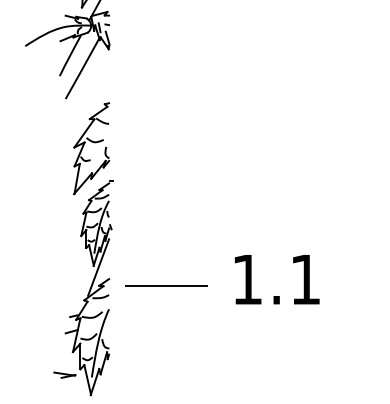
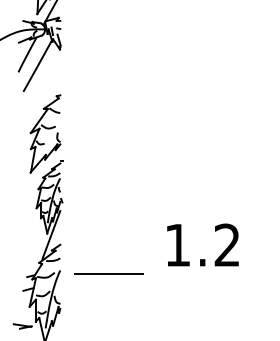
text: (304, 279) -> (226, 245), 1.1 -> 1.2
line: (166, 285) -> (109, 274), moved

